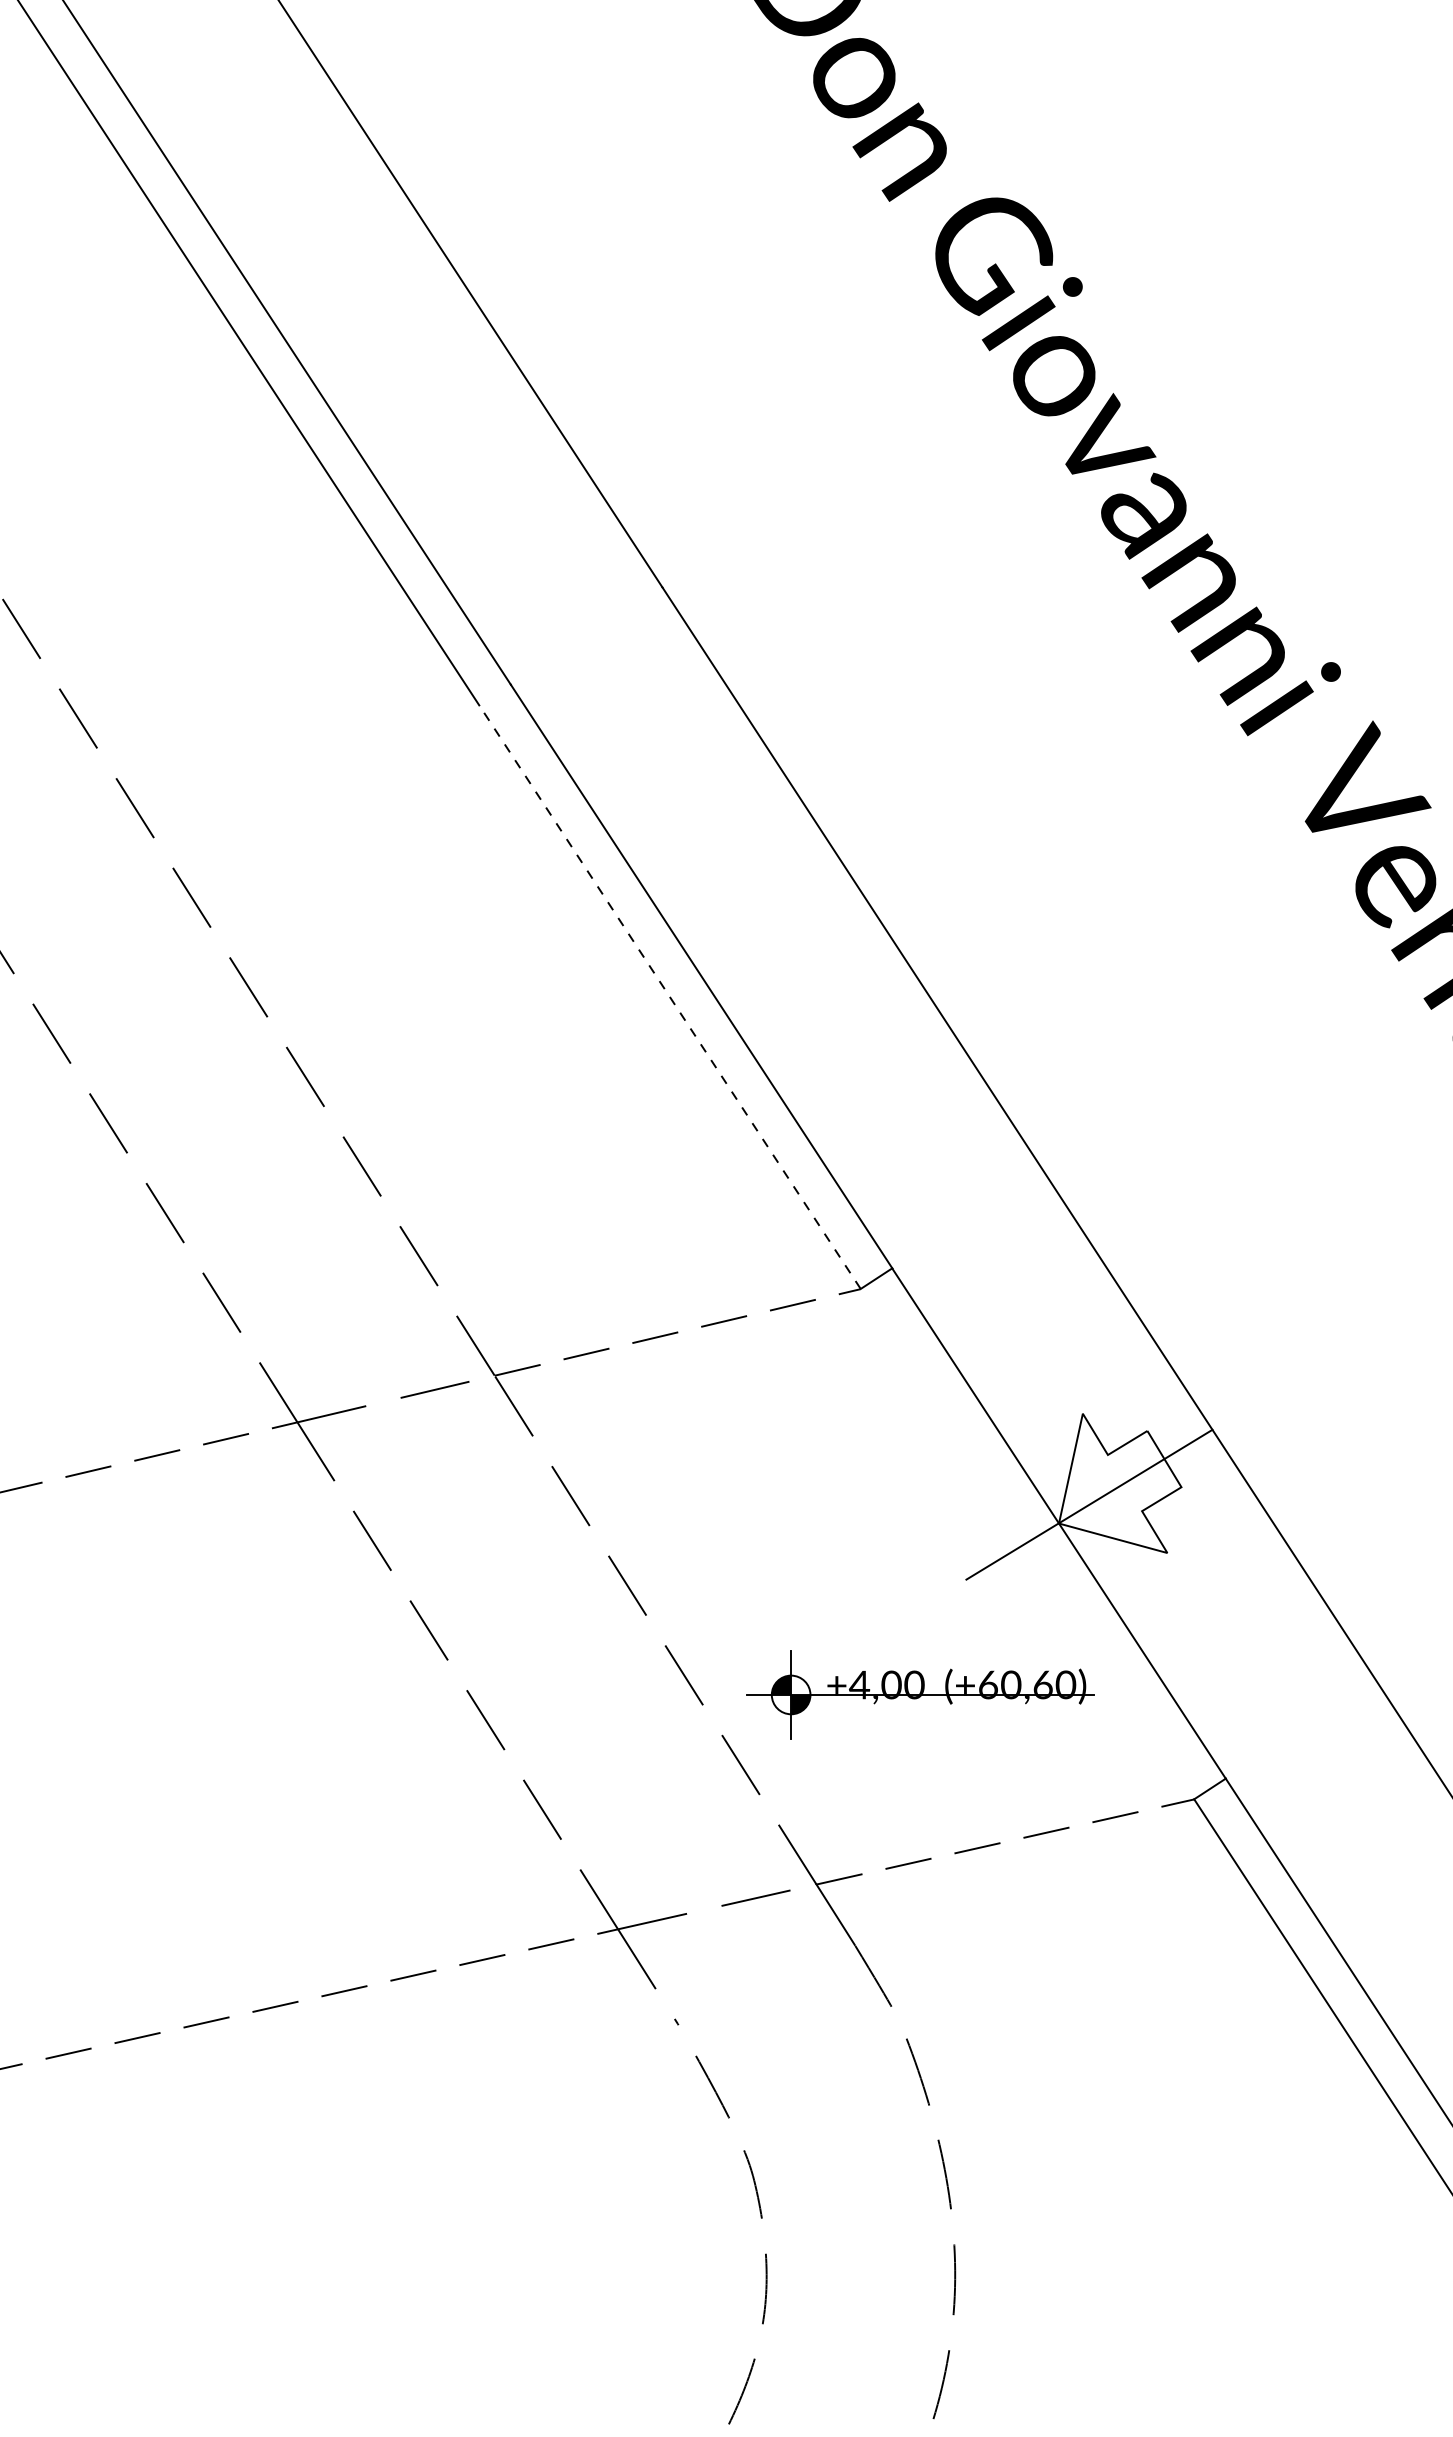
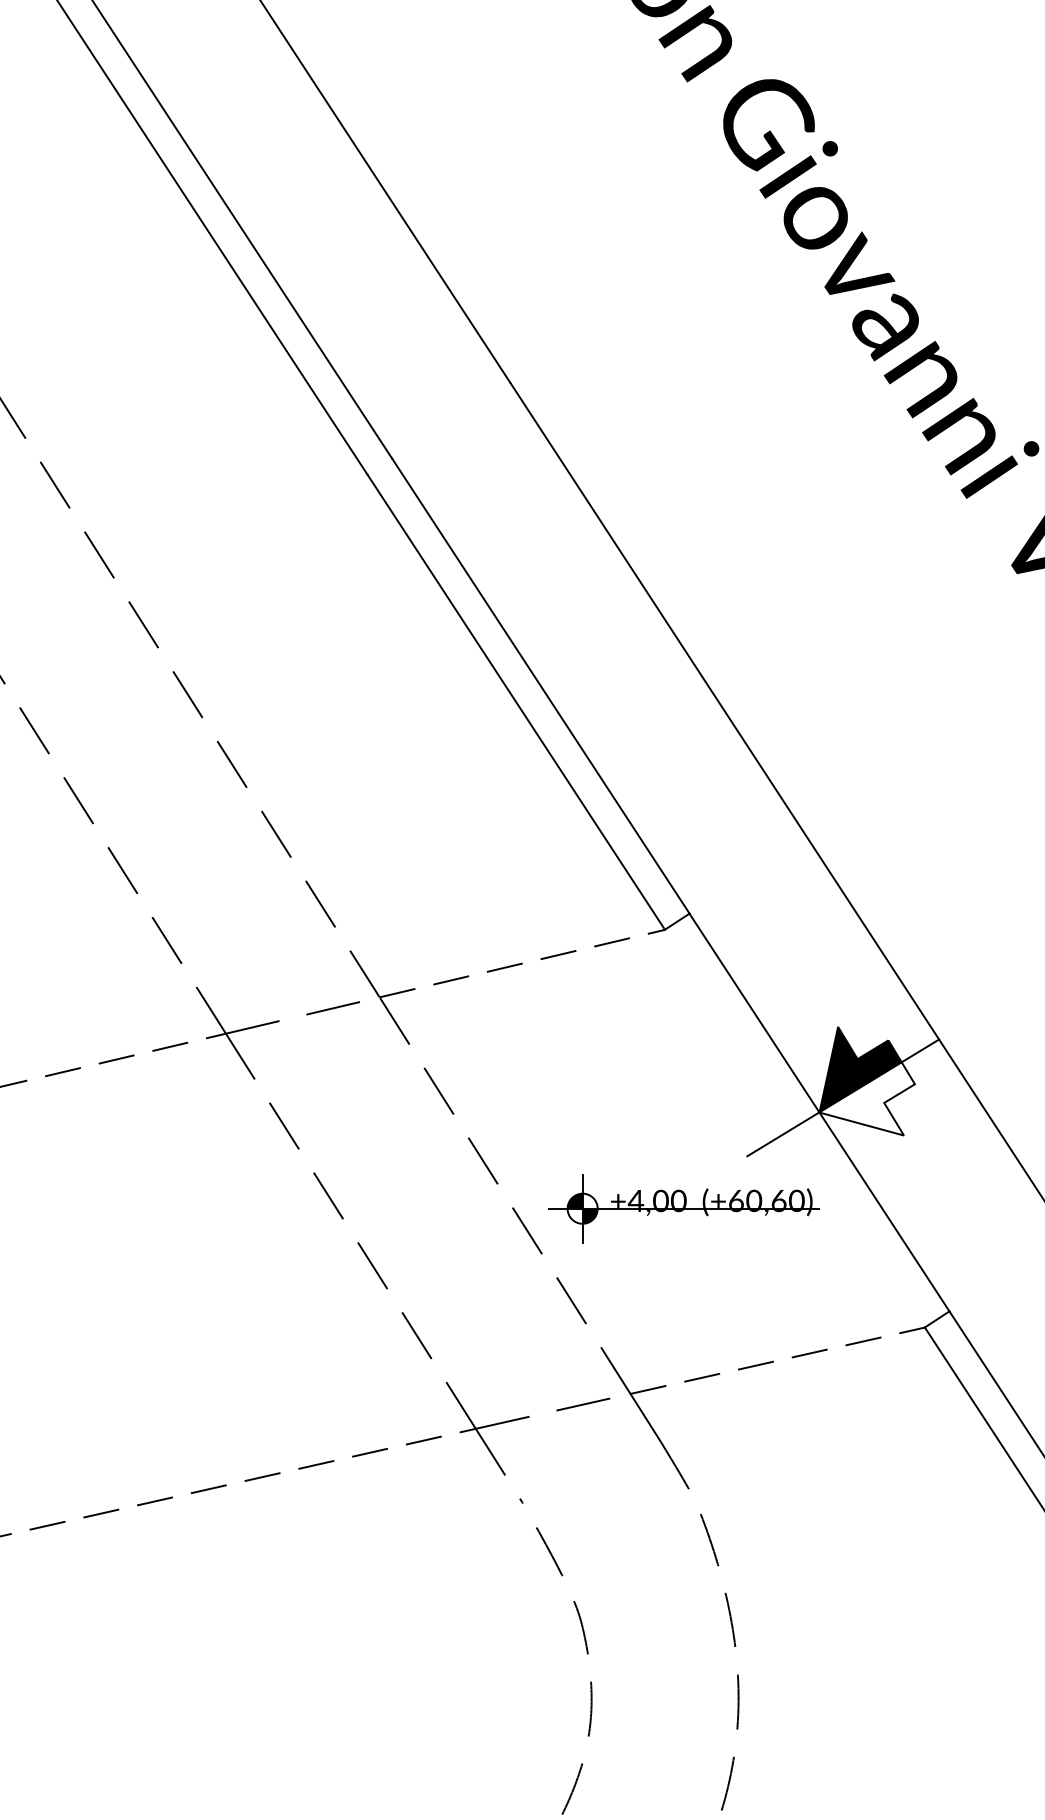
line: (670, 997) -> (516, 702), dashed -> solid
fill: (1111, 1468) -> (860, 1069), added
part: (920, 1694) -> (683, 1208), moved

